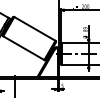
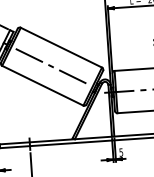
line: (29, 38) -> (52, 66), added

